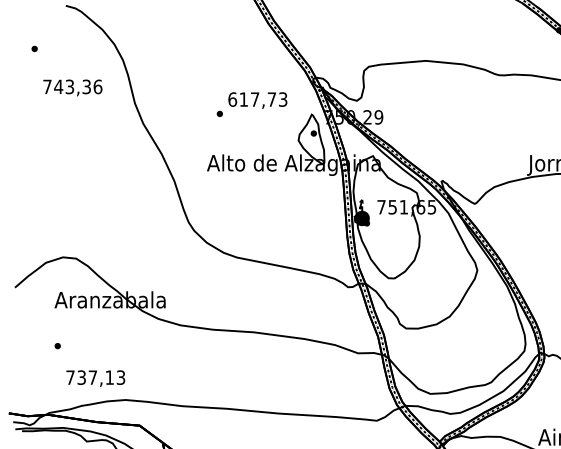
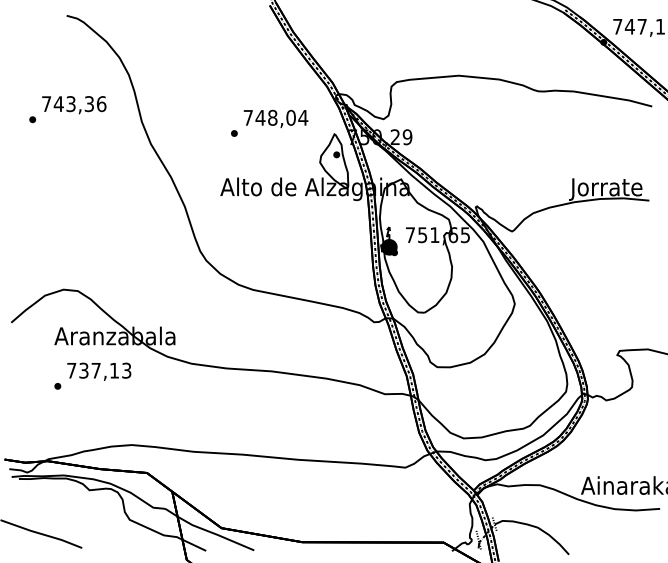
part: (34, 48) -> (32, 119), moved
text: (257, 99) -> (275, 117), 617,73 -> 748,04
text: (96, 378) -> (99, 371), moved

